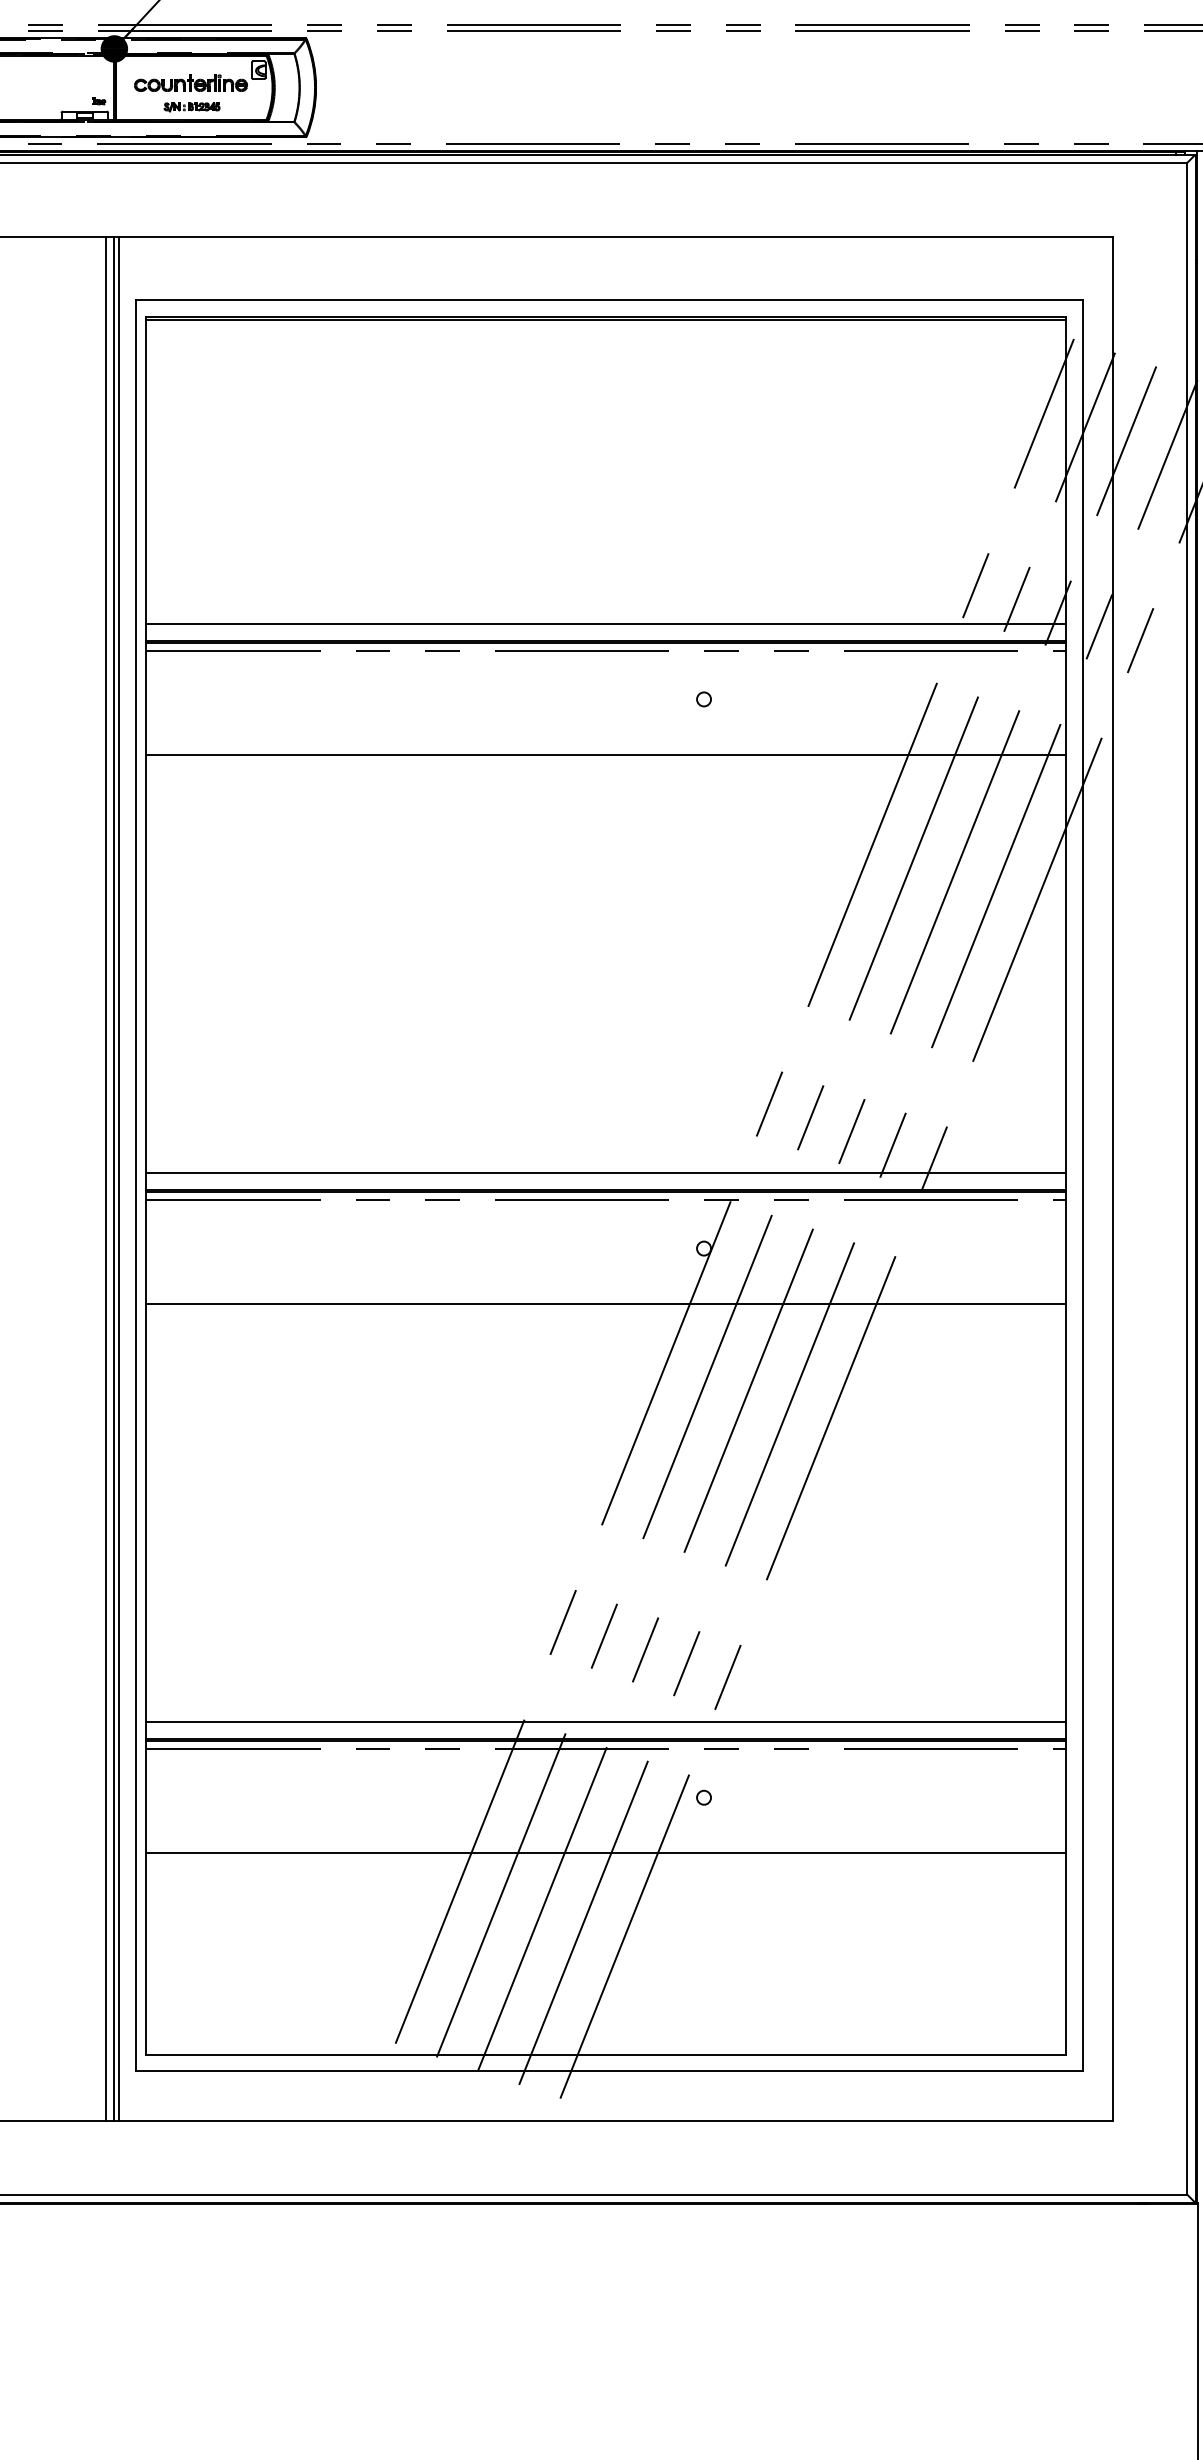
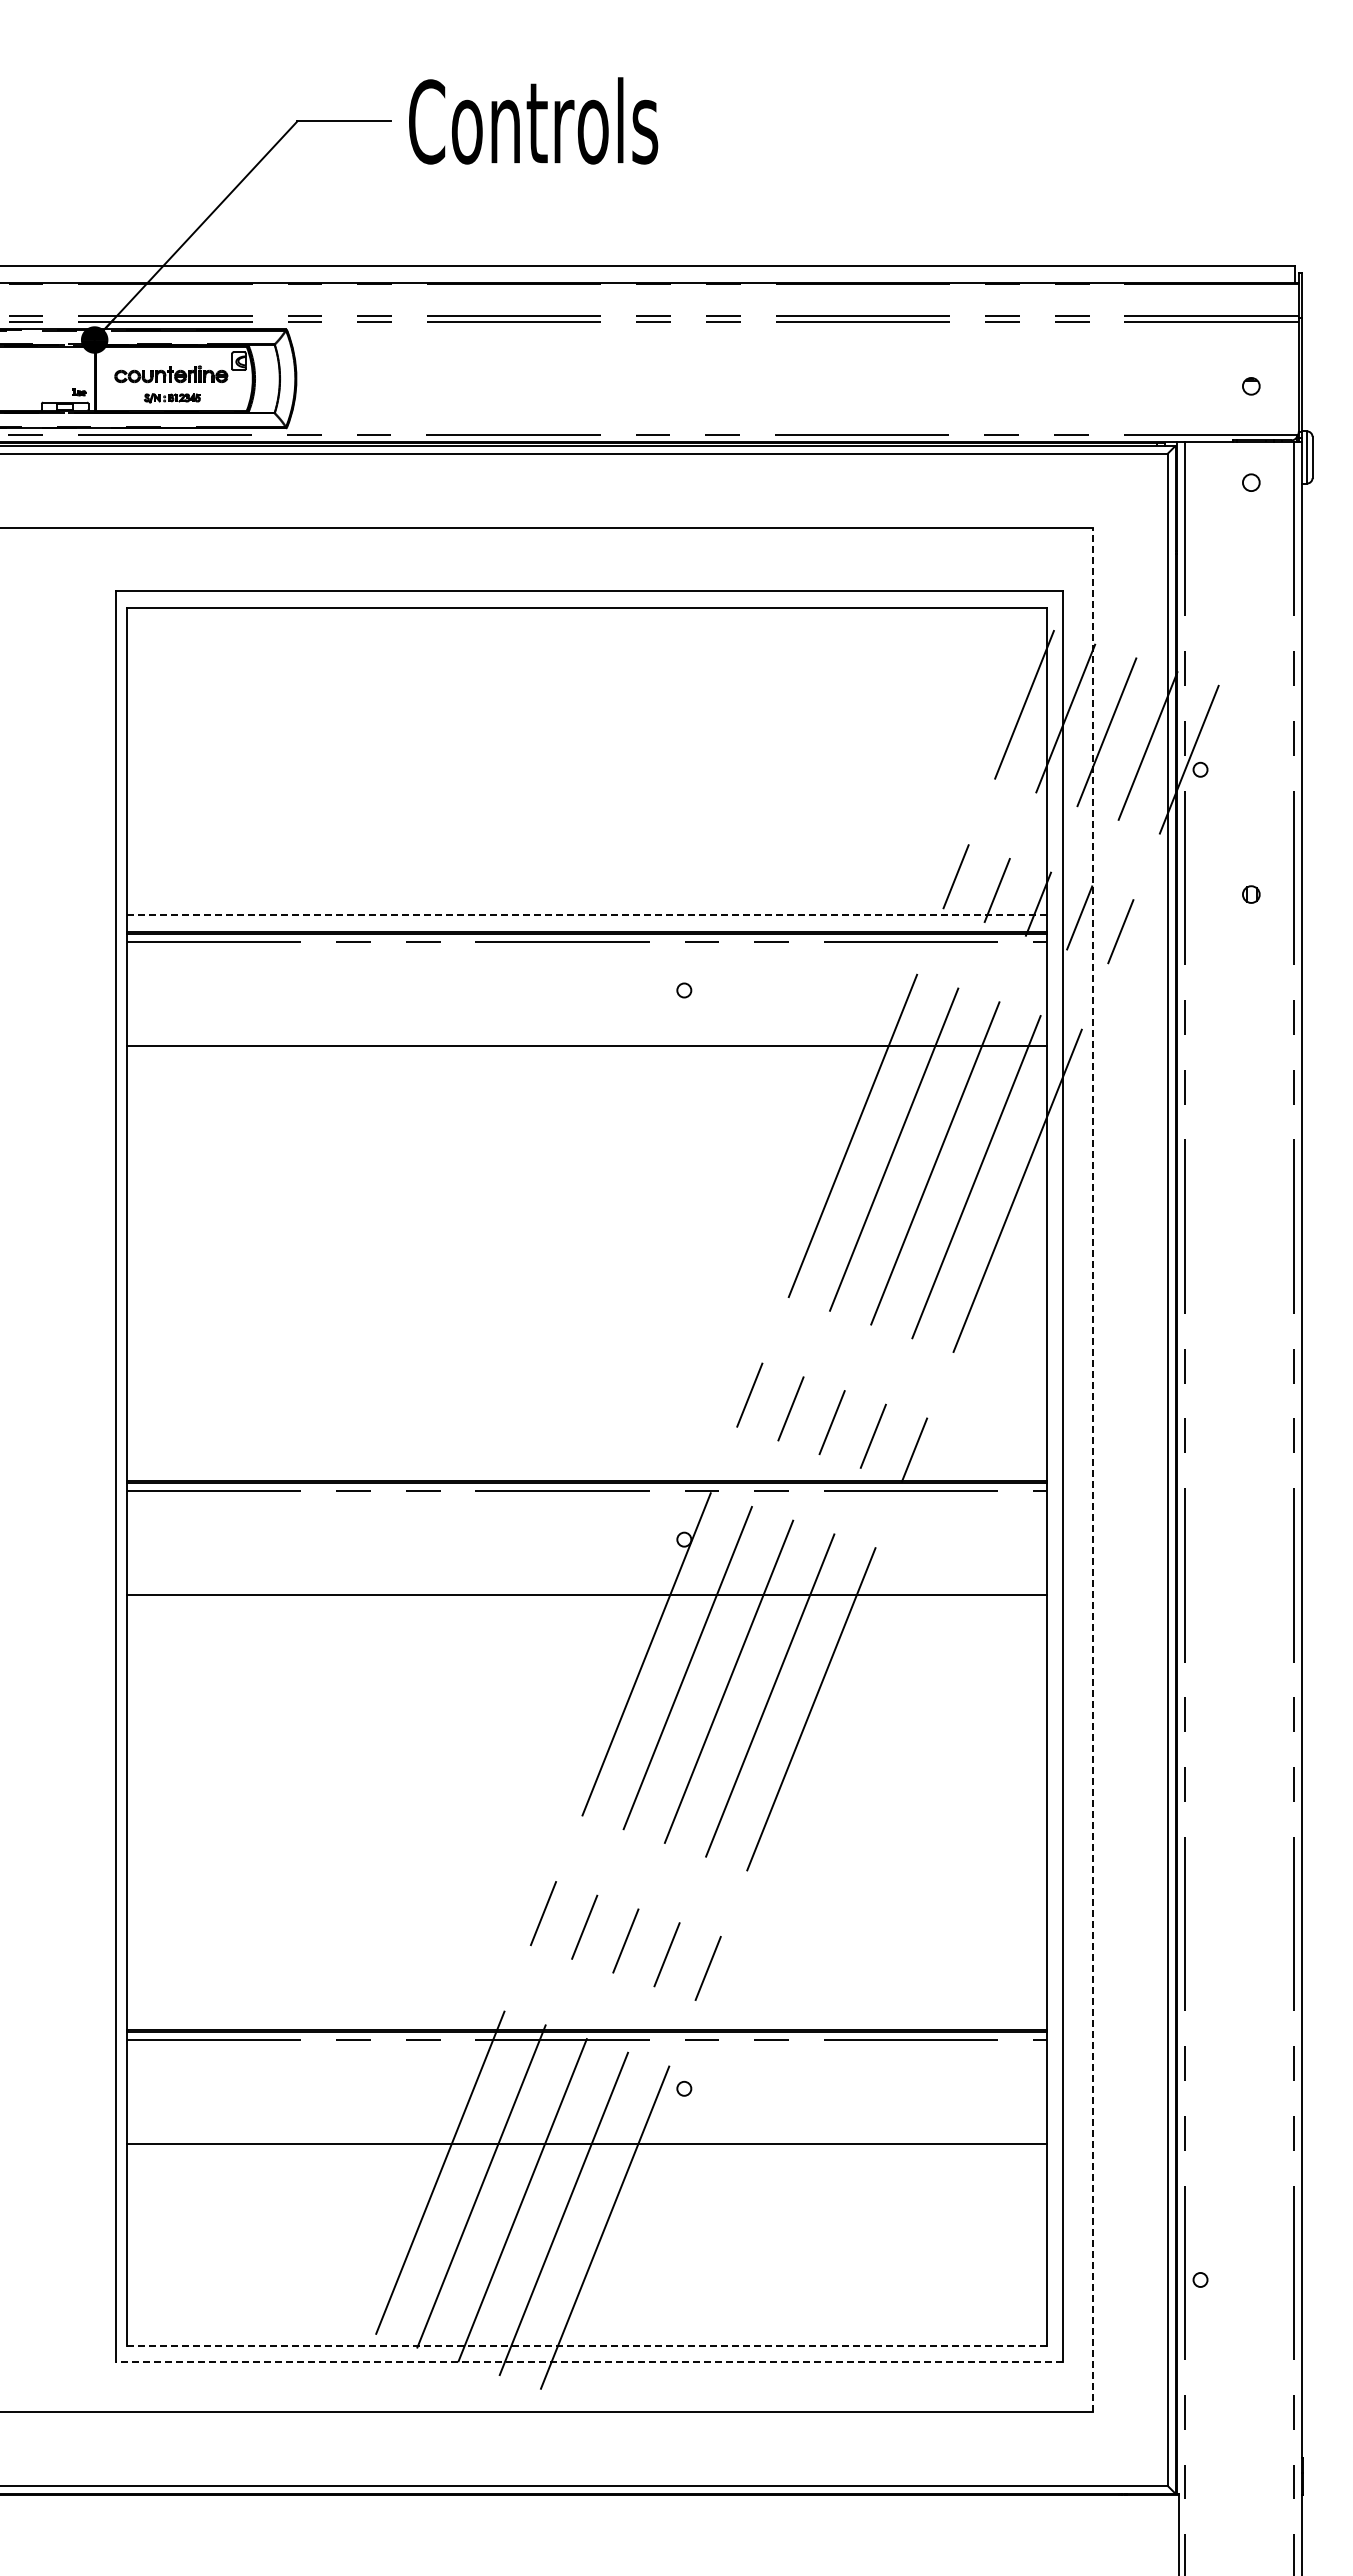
line: (606, 320) -> (586, 611), removed
line: (607, 624) -> (587, 915), solid -> dashed
line: (606, 1173) -> (586, 1464), removed
line: (106, 1178) -> (86, 1469), removed
line: (114, 1178) -> (94, 1469), removed
line: (119, 1178) -> (99, 1469), removed
line: (1113, 1178) -> (1093, 1469), solid -> dashed
line: (606, 1722) -> (586, 2013), removed
line: (606, 2054) -> (586, 2345), solid -> dashed
line: (609, 2071) -> (589, 2362), solid -> dashed

